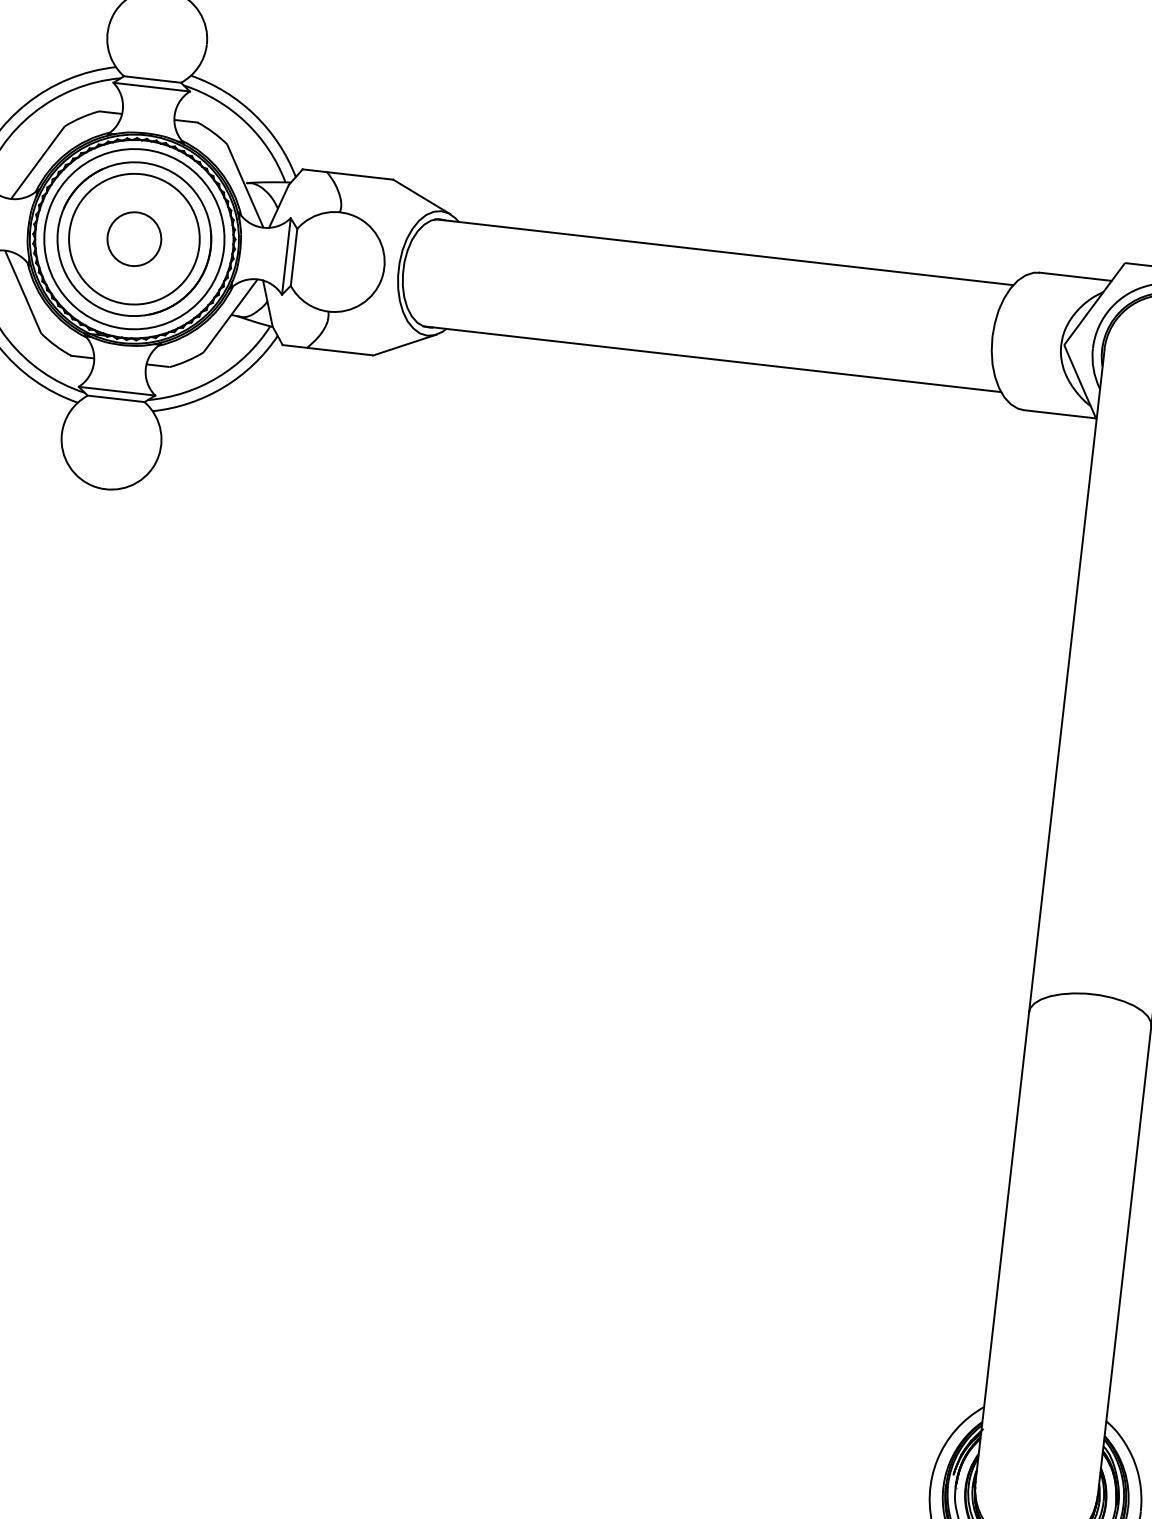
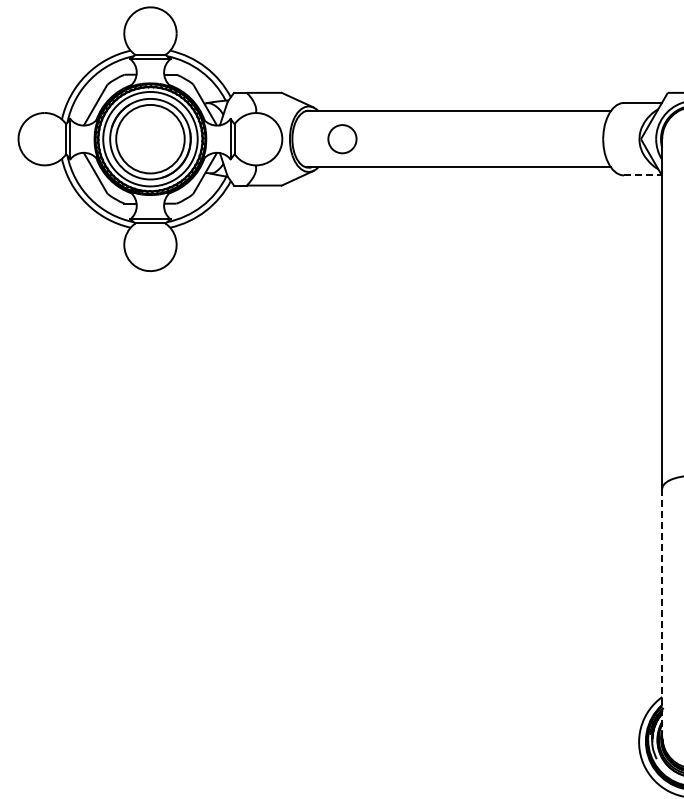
circle: (134, 239) -> (342, 139), moved
line: (1059, 414) -> (642, 175), solid -> dashed
line: (1002, 1246) -> (662, 612), solid -> dashed

